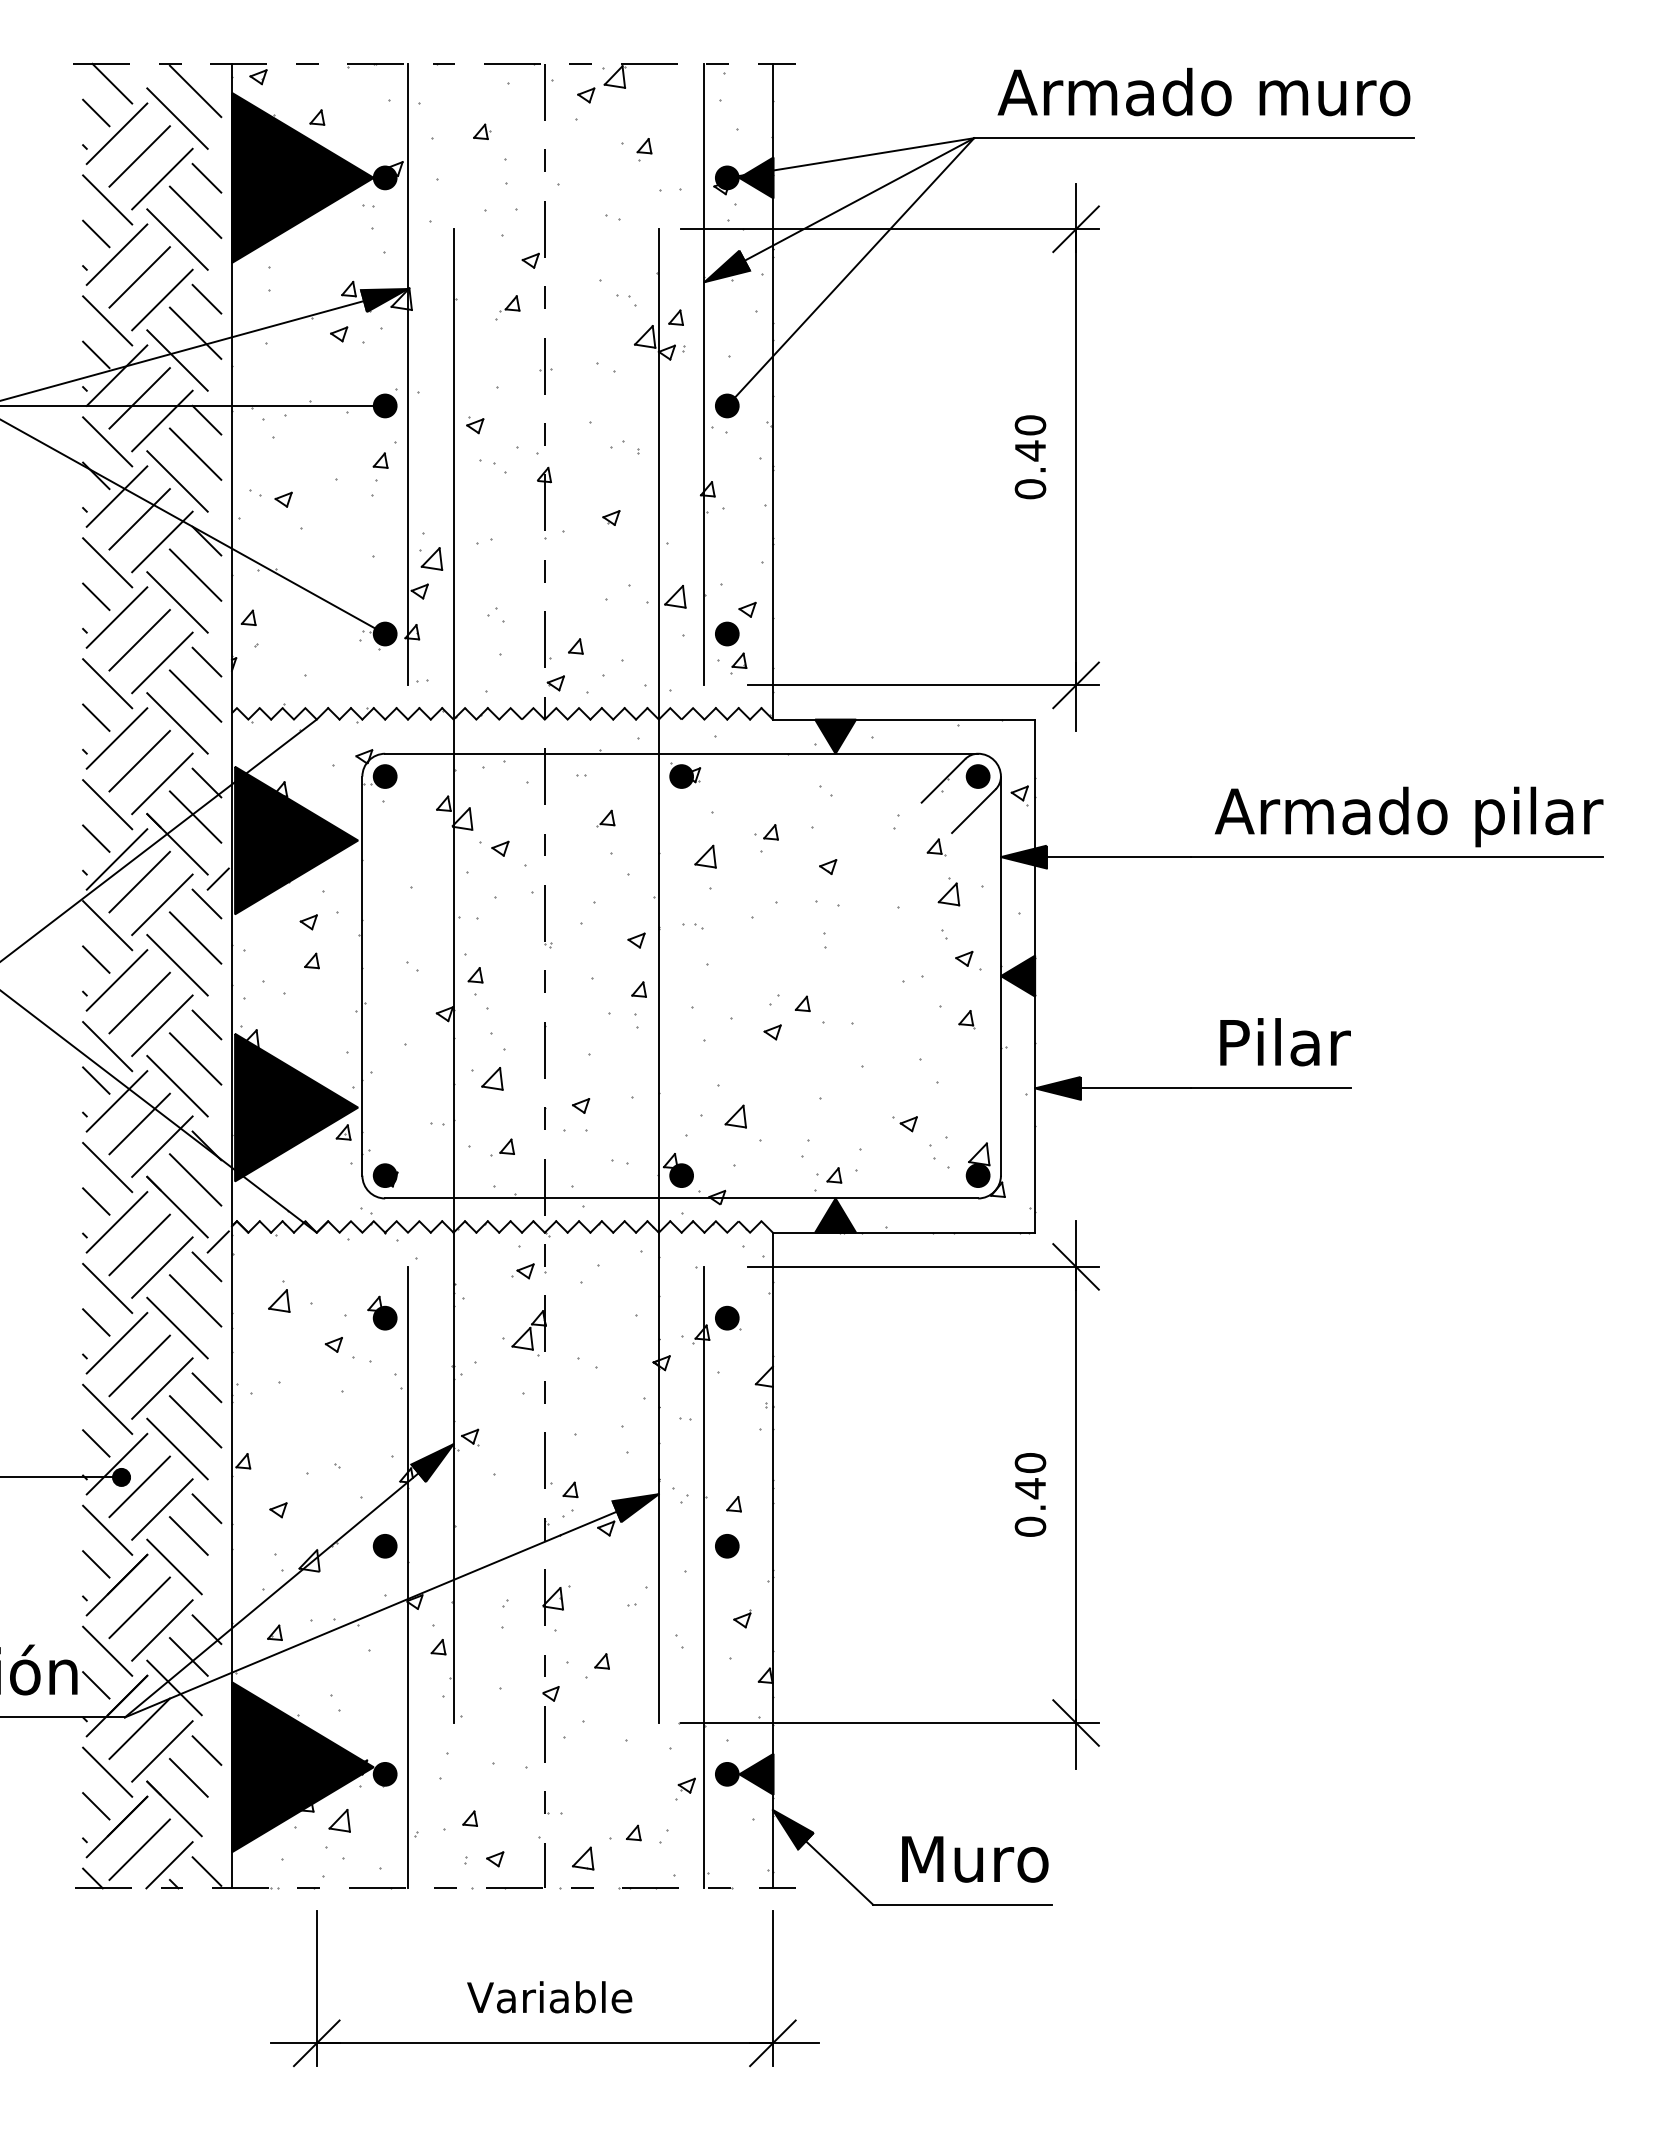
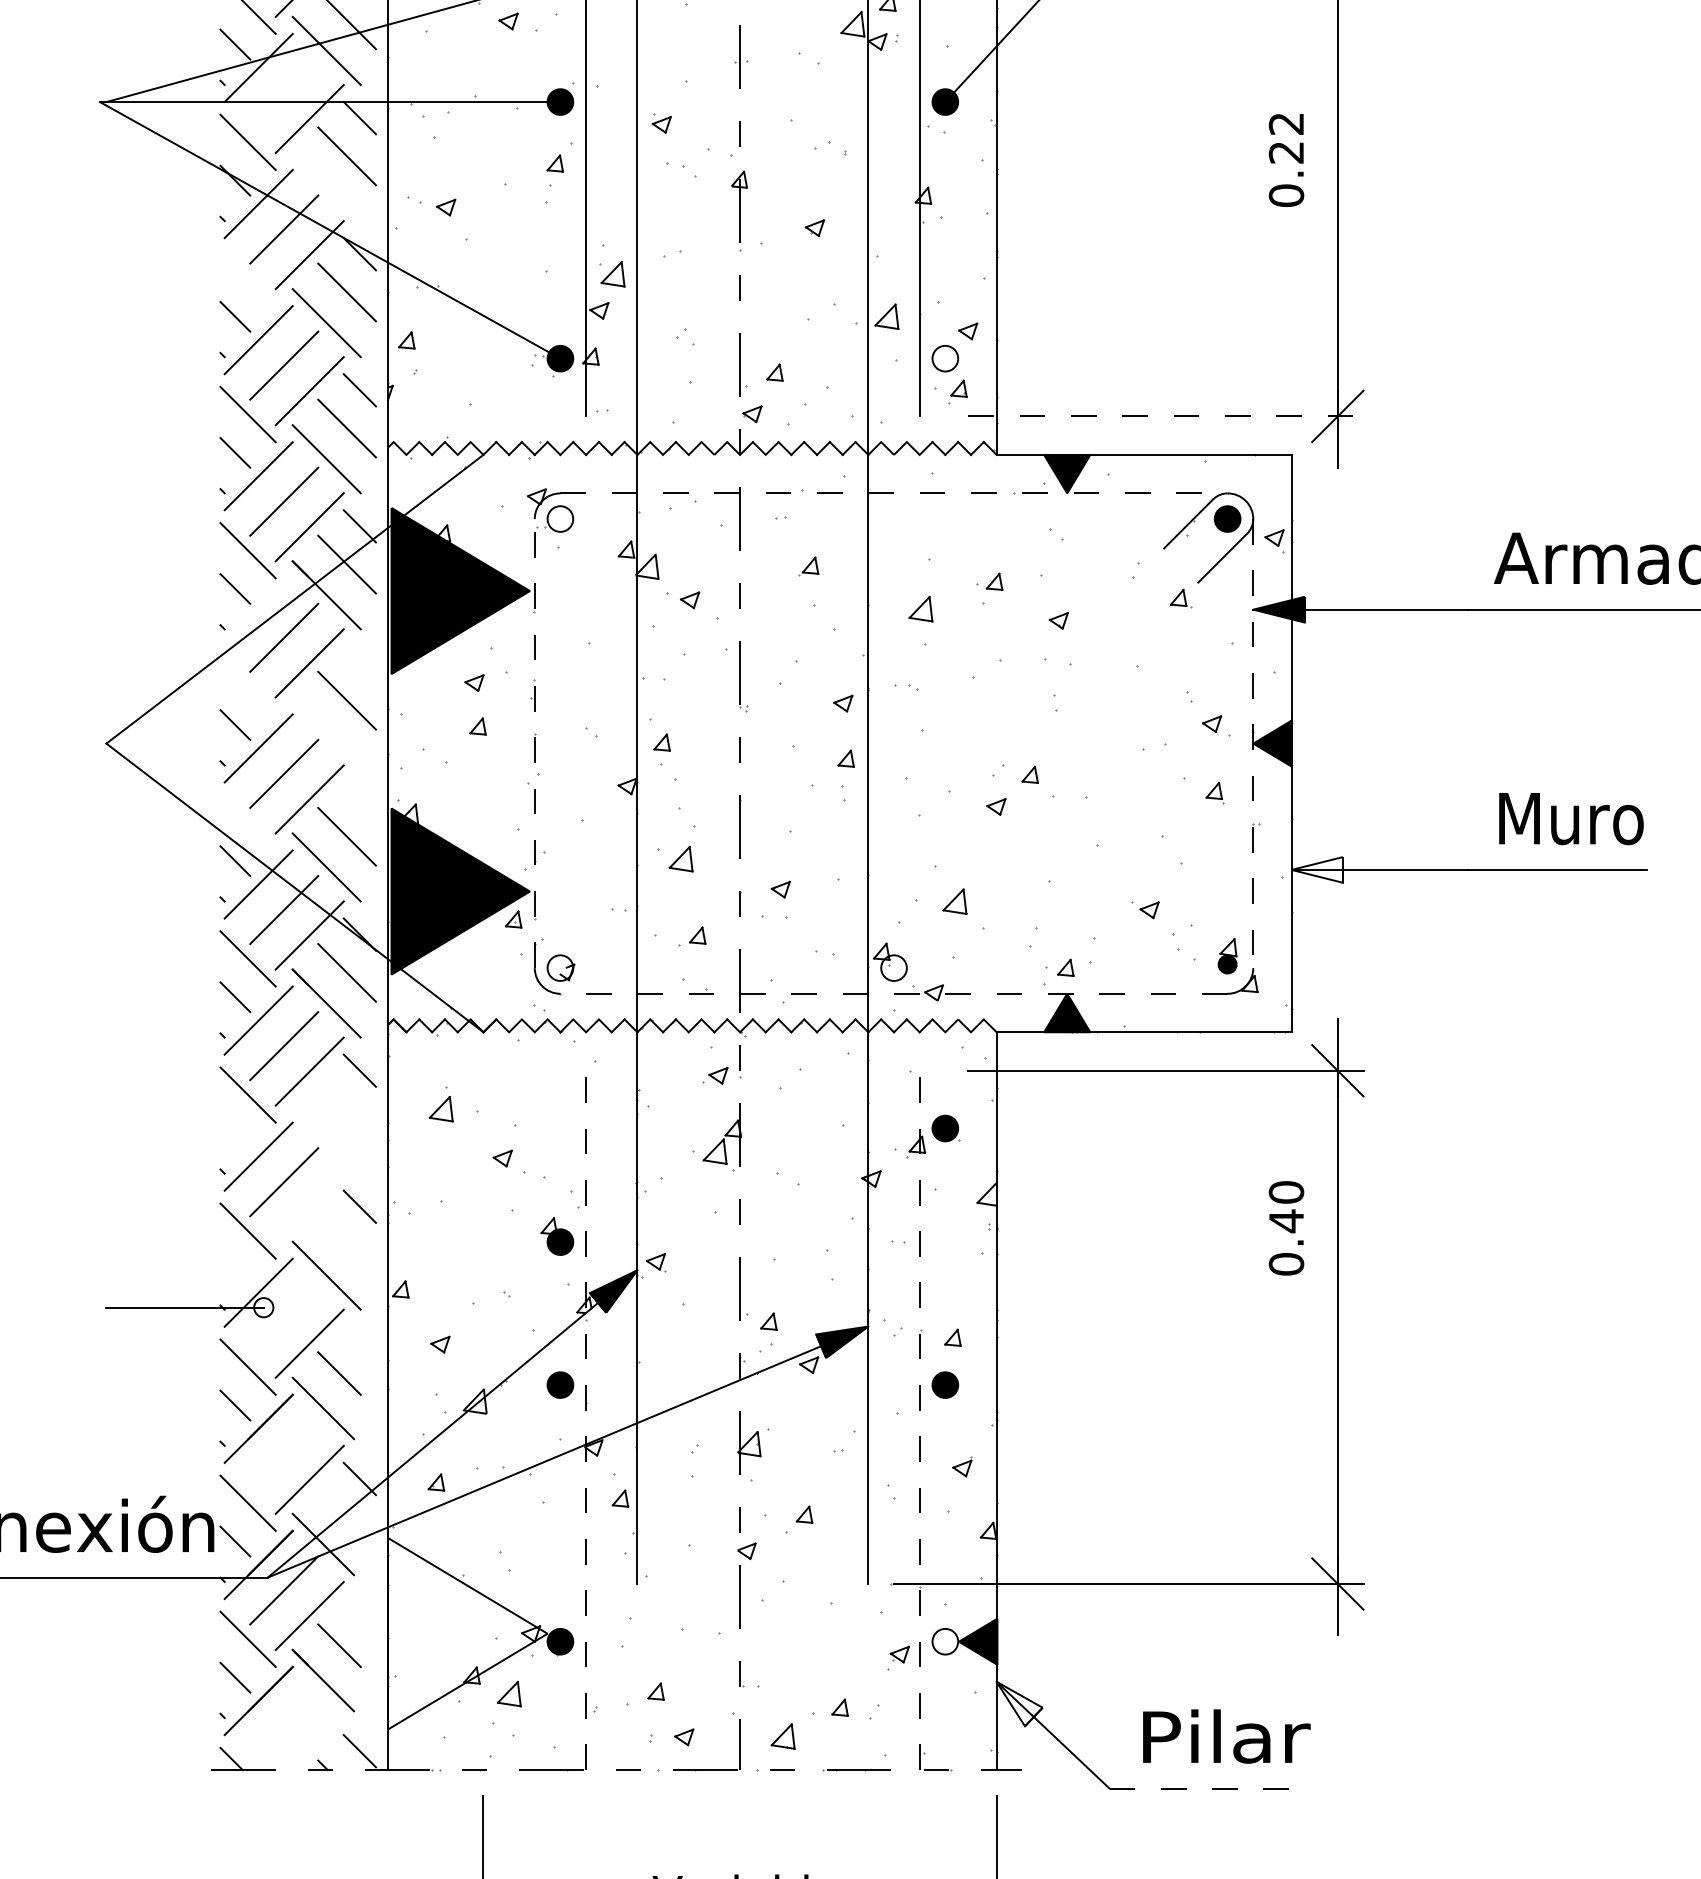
line: (139, 398) -> (283, 93), removed
text: (1030, 438) -> (1286, 138), 0.40 -> 0.22
line: (177, 481) -> (326, 187), removed
line: (107, 562) -> (247, 278), removed
fill: (726, 633) -> (944, 358), removed
line: (923, 685) -> (1166, 416), solid -> dashed
line: (682, 753) -> (894, 493), solid -> dashed
part: (685, 775) -> (898, 517), removed
fill: (384, 776) -> (559, 518), removed
line: (116, 859) -> (258, 612), removed
line: (217, 878) -> (371, 633), removed
part: (948, 891) -> (1194, 648), removed
line: (206, 903) -> (359, 661), removed
line: (107, 925) -> (247, 686), removed
line: (177, 965) -> (326, 731), removed
line: (362, 976) -> (534, 744), solid -> dashed
line: (1000, 976) -> (1252, 744), solid -> dashed
line: (206, 1024) -> (359, 798), removed
text: (1284, 1042) -> (1572, 818), Pilar -> Muro
line: (107, 1046) -> (247, 822), removed
fill: (1057, 1087) -> (1316, 868), removed
part: (977, 1164) -> (1226, 955), size x0.7
fill: (384, 1175) -> (559, 967), removed
fill: (681, 1175) -> (893, 967), removed
line: (681, 1198) -> (893, 993), solid -> dashed
line: (217, 1241) -> (371, 1042), removed
line: (195, 1300) -> (346, 1108), removed
part: (382, 1312) -> (557, 1235), moved
line: (96, 1322) -> (235, 1133), removed
line: (177, 1327) -> (326, 1138), removed
line: (162, 1388) -> (309, 1207), removed
line: (195, 1421) -> (346, 1244), removed
line: (96, 1443) -> (235, 1269), removed
fill: (121, 1476) -> (263, 1306), removed
line: (139, 1486) -> (283, 1317), removed
text: (1030, 1494) -> (1286, 1227), moved
line: (206, 1508) -> (359, 1342), removed
line: (408, 1577) -> (586, 1420), solid -> dashed
line: (704, 1577) -> (919, 1420), solid -> dashed
line: (139, 1607) -> (283, 1454), removed
line: (188, 1656) -> (339, 1509), removed
line: (206, 1750) -> (359, 1614), removed
fill: (302, 1767) -> (467, 1634), removed
fill: (726, 1773) -> (944, 1640), removed
fill: (792, 1829) -> (1018, 1703), removed
line: (139, 1849) -> (283, 1726), removed
text: (976, 1858) -> (1225, 1736), Muro -> Pilar
line: (169, 1865) -> (317, 1744), removed
line: (963, 1904) -> (1211, 1788), solid -> dashed

